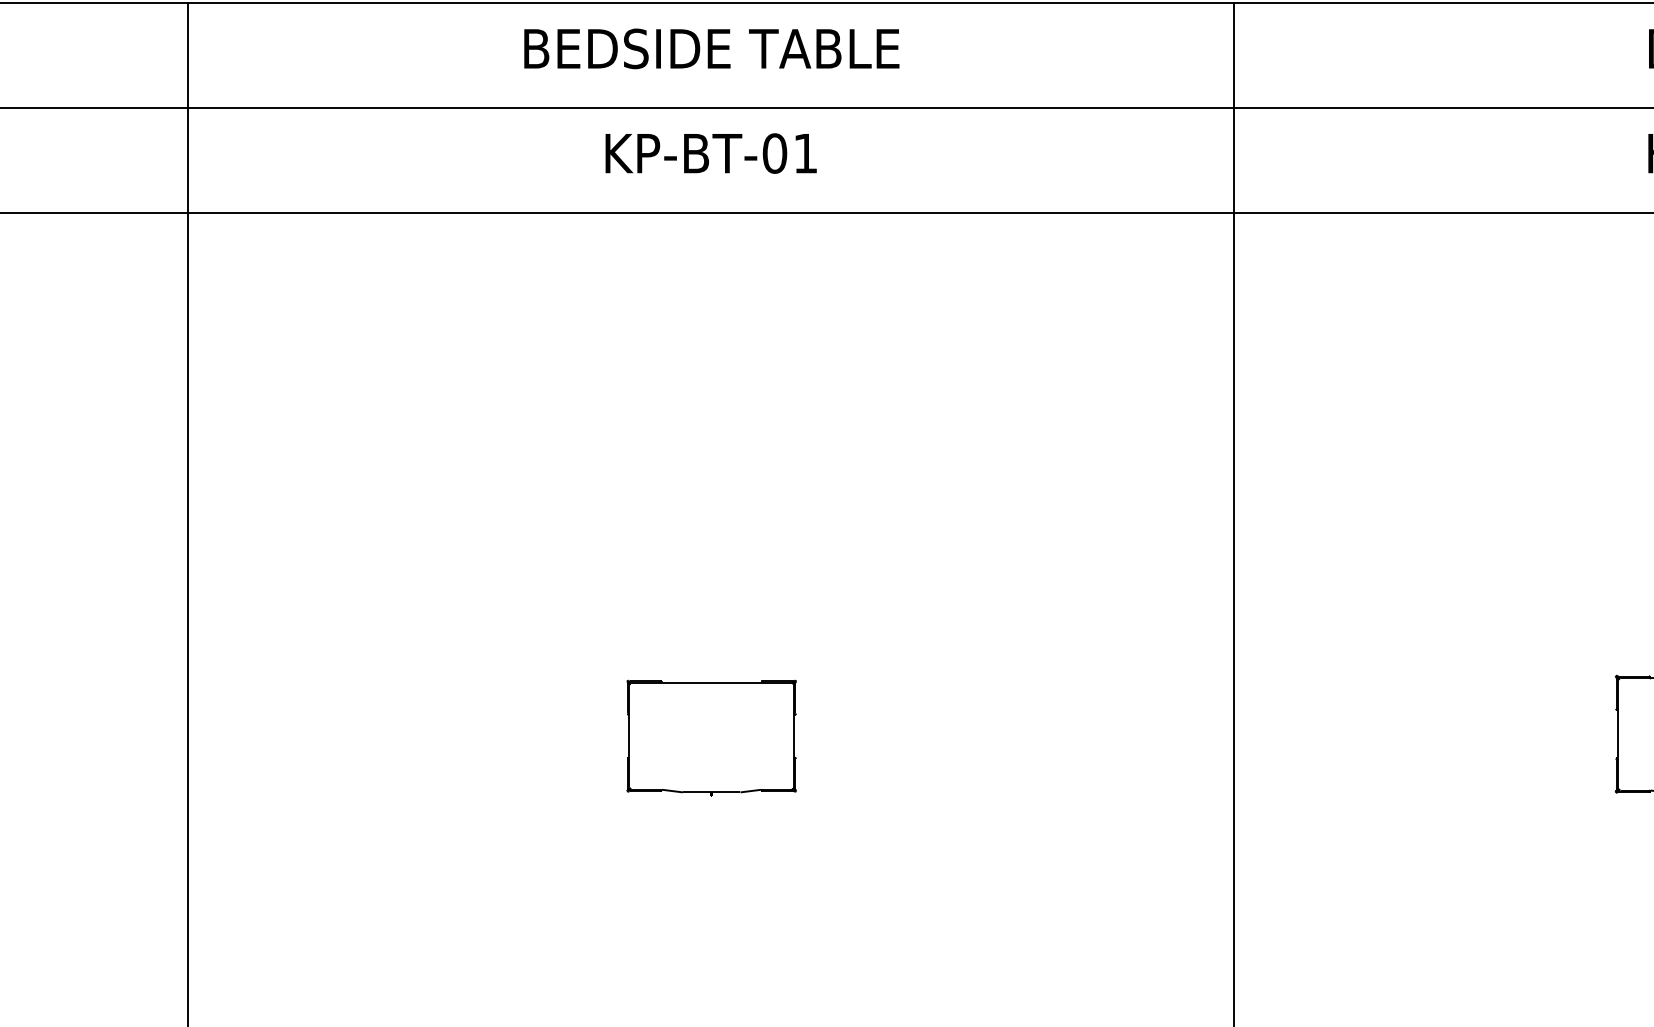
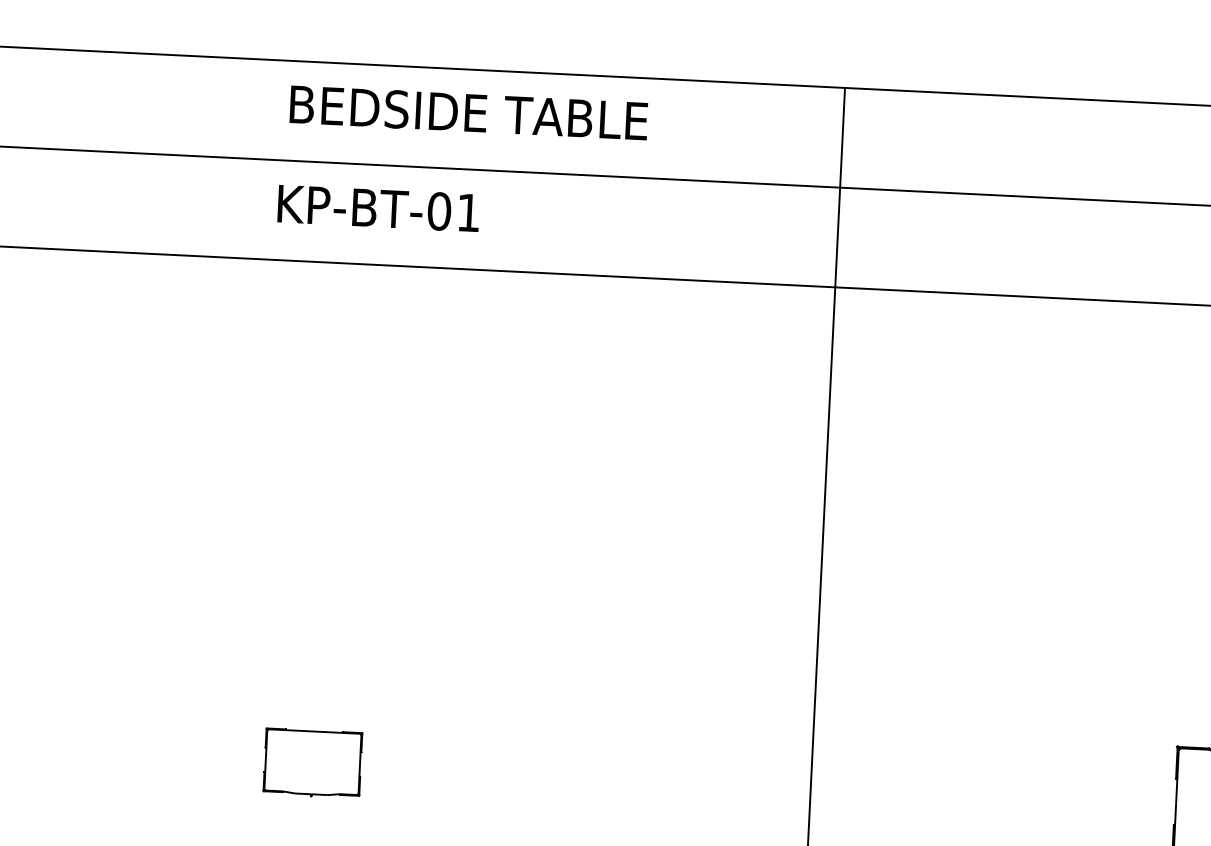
text: (711, 48) -> (468, 112), moved
text: (710, 153) -> (378, 208), moved
part: (711, 737) -> (312, 762), size x0.6

